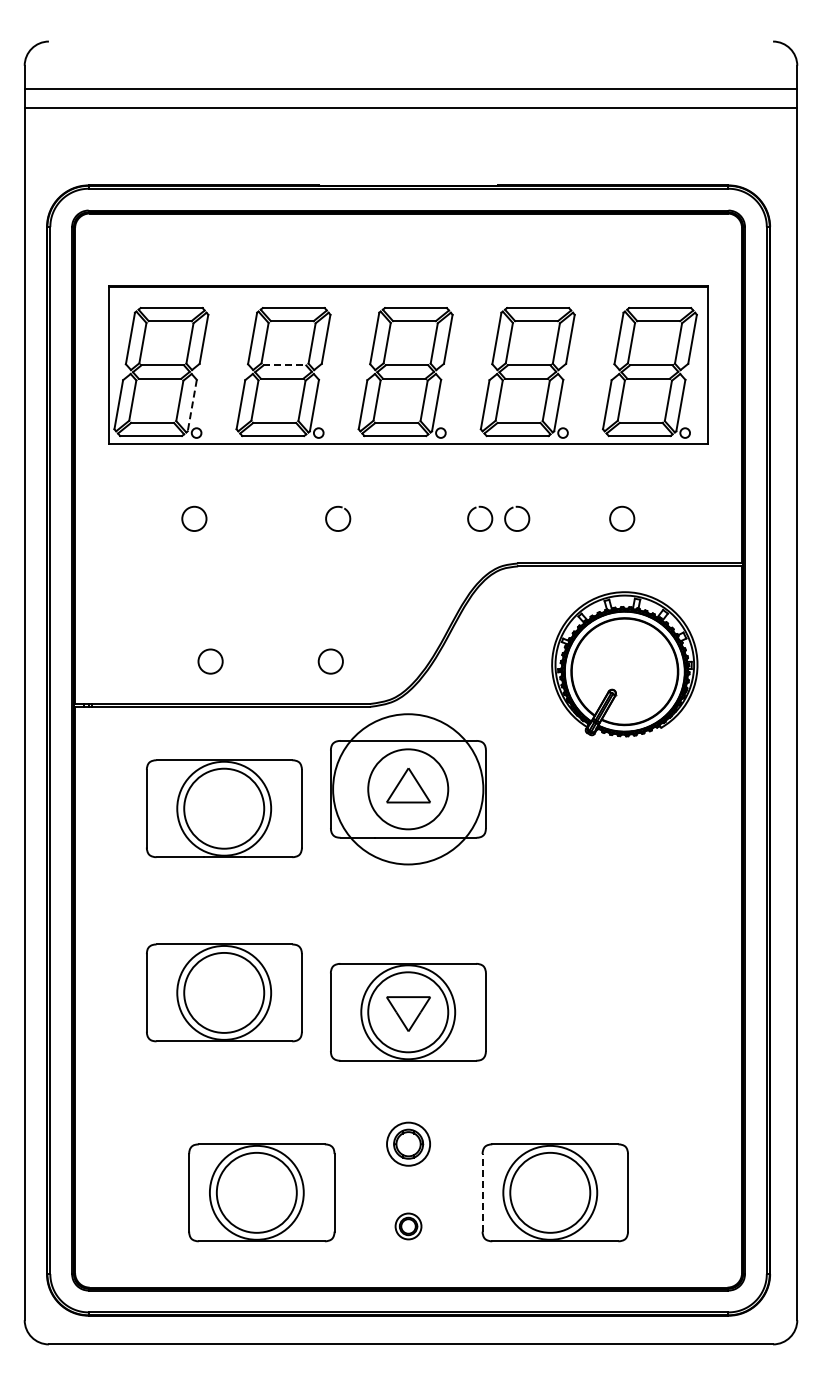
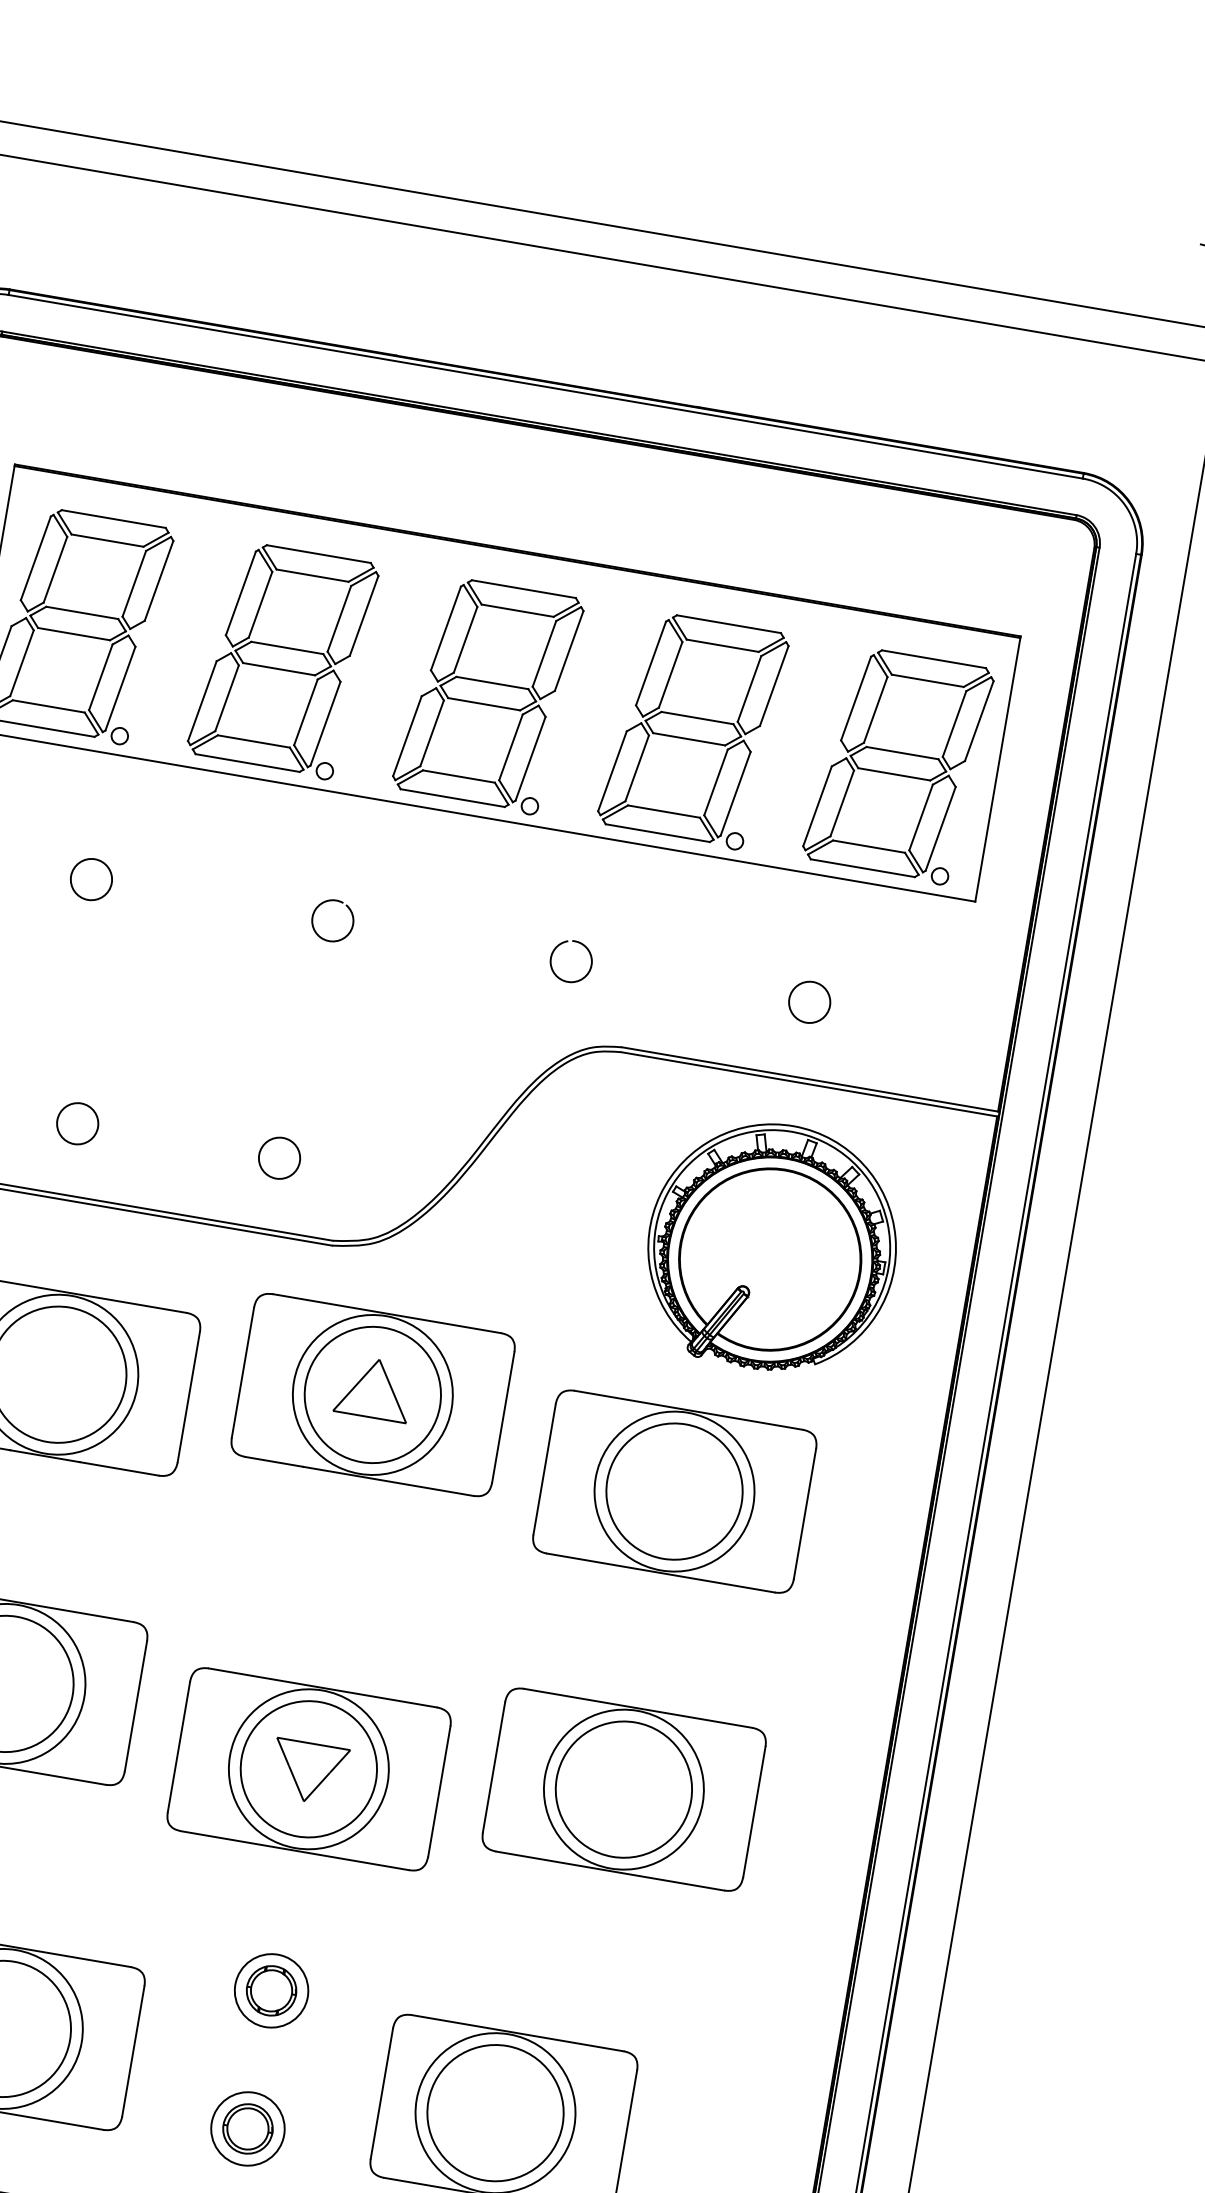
line: (285, 365) -> (288, 648), dashed -> solid
line: (192, 406) -> (120, 690), dashed -> solid
arc: (522, 509) -> (644, 957), removed
circle: (408, 789) -> (373, 1395), size x0.62
part: (592, 815) -> (674, 1491), added
part: (592, 992) -> (623, 1788), added
line: (482, 1192) -> (381, 2093), dashed -> solid
part: (408, 1226) -> (247, 2128), size x1.67

